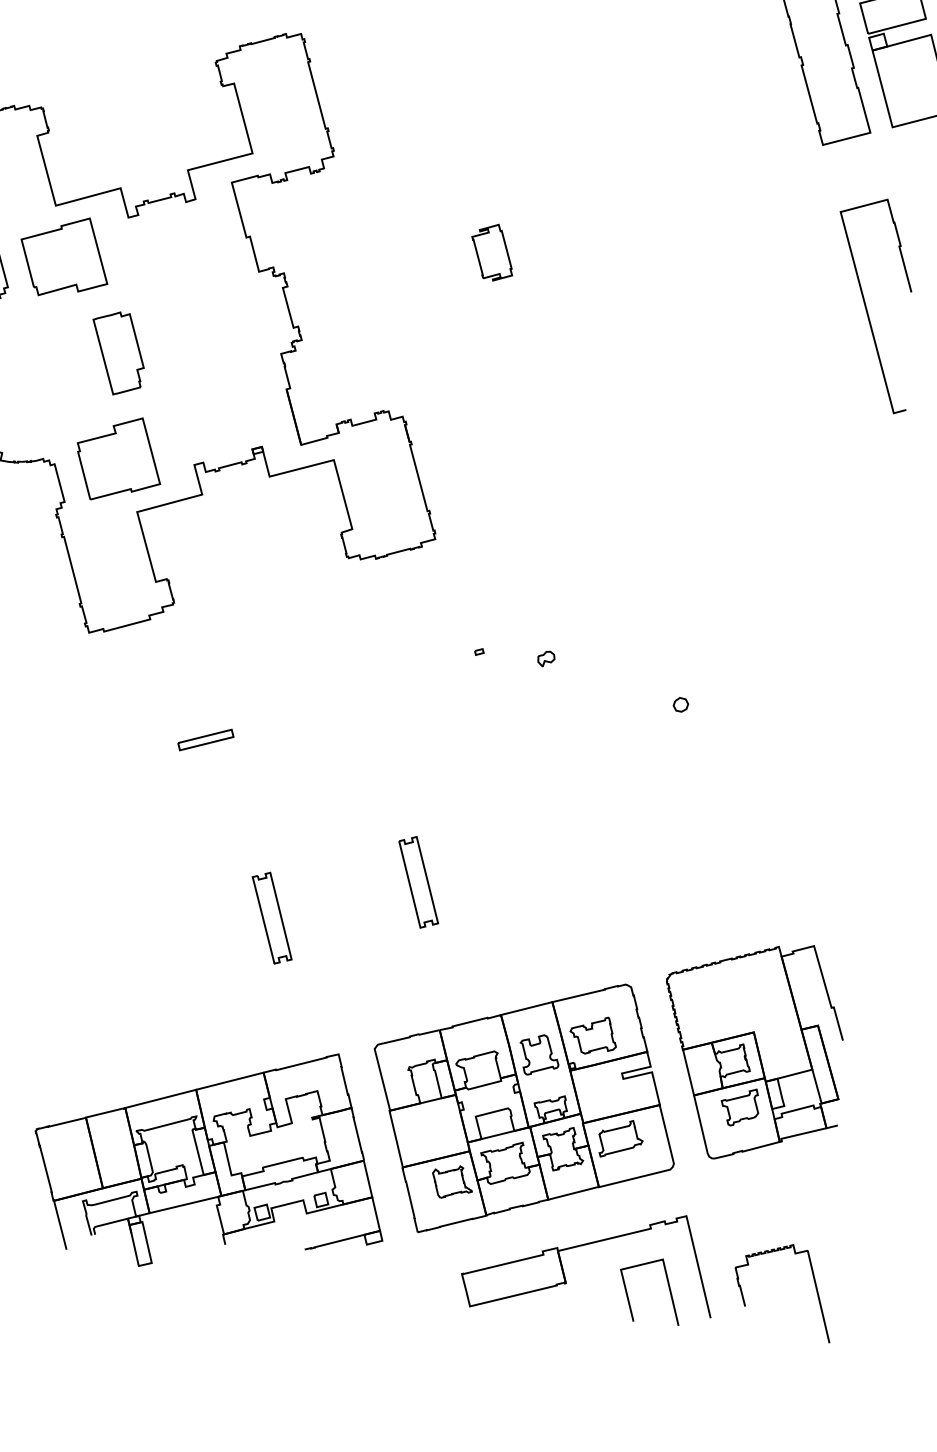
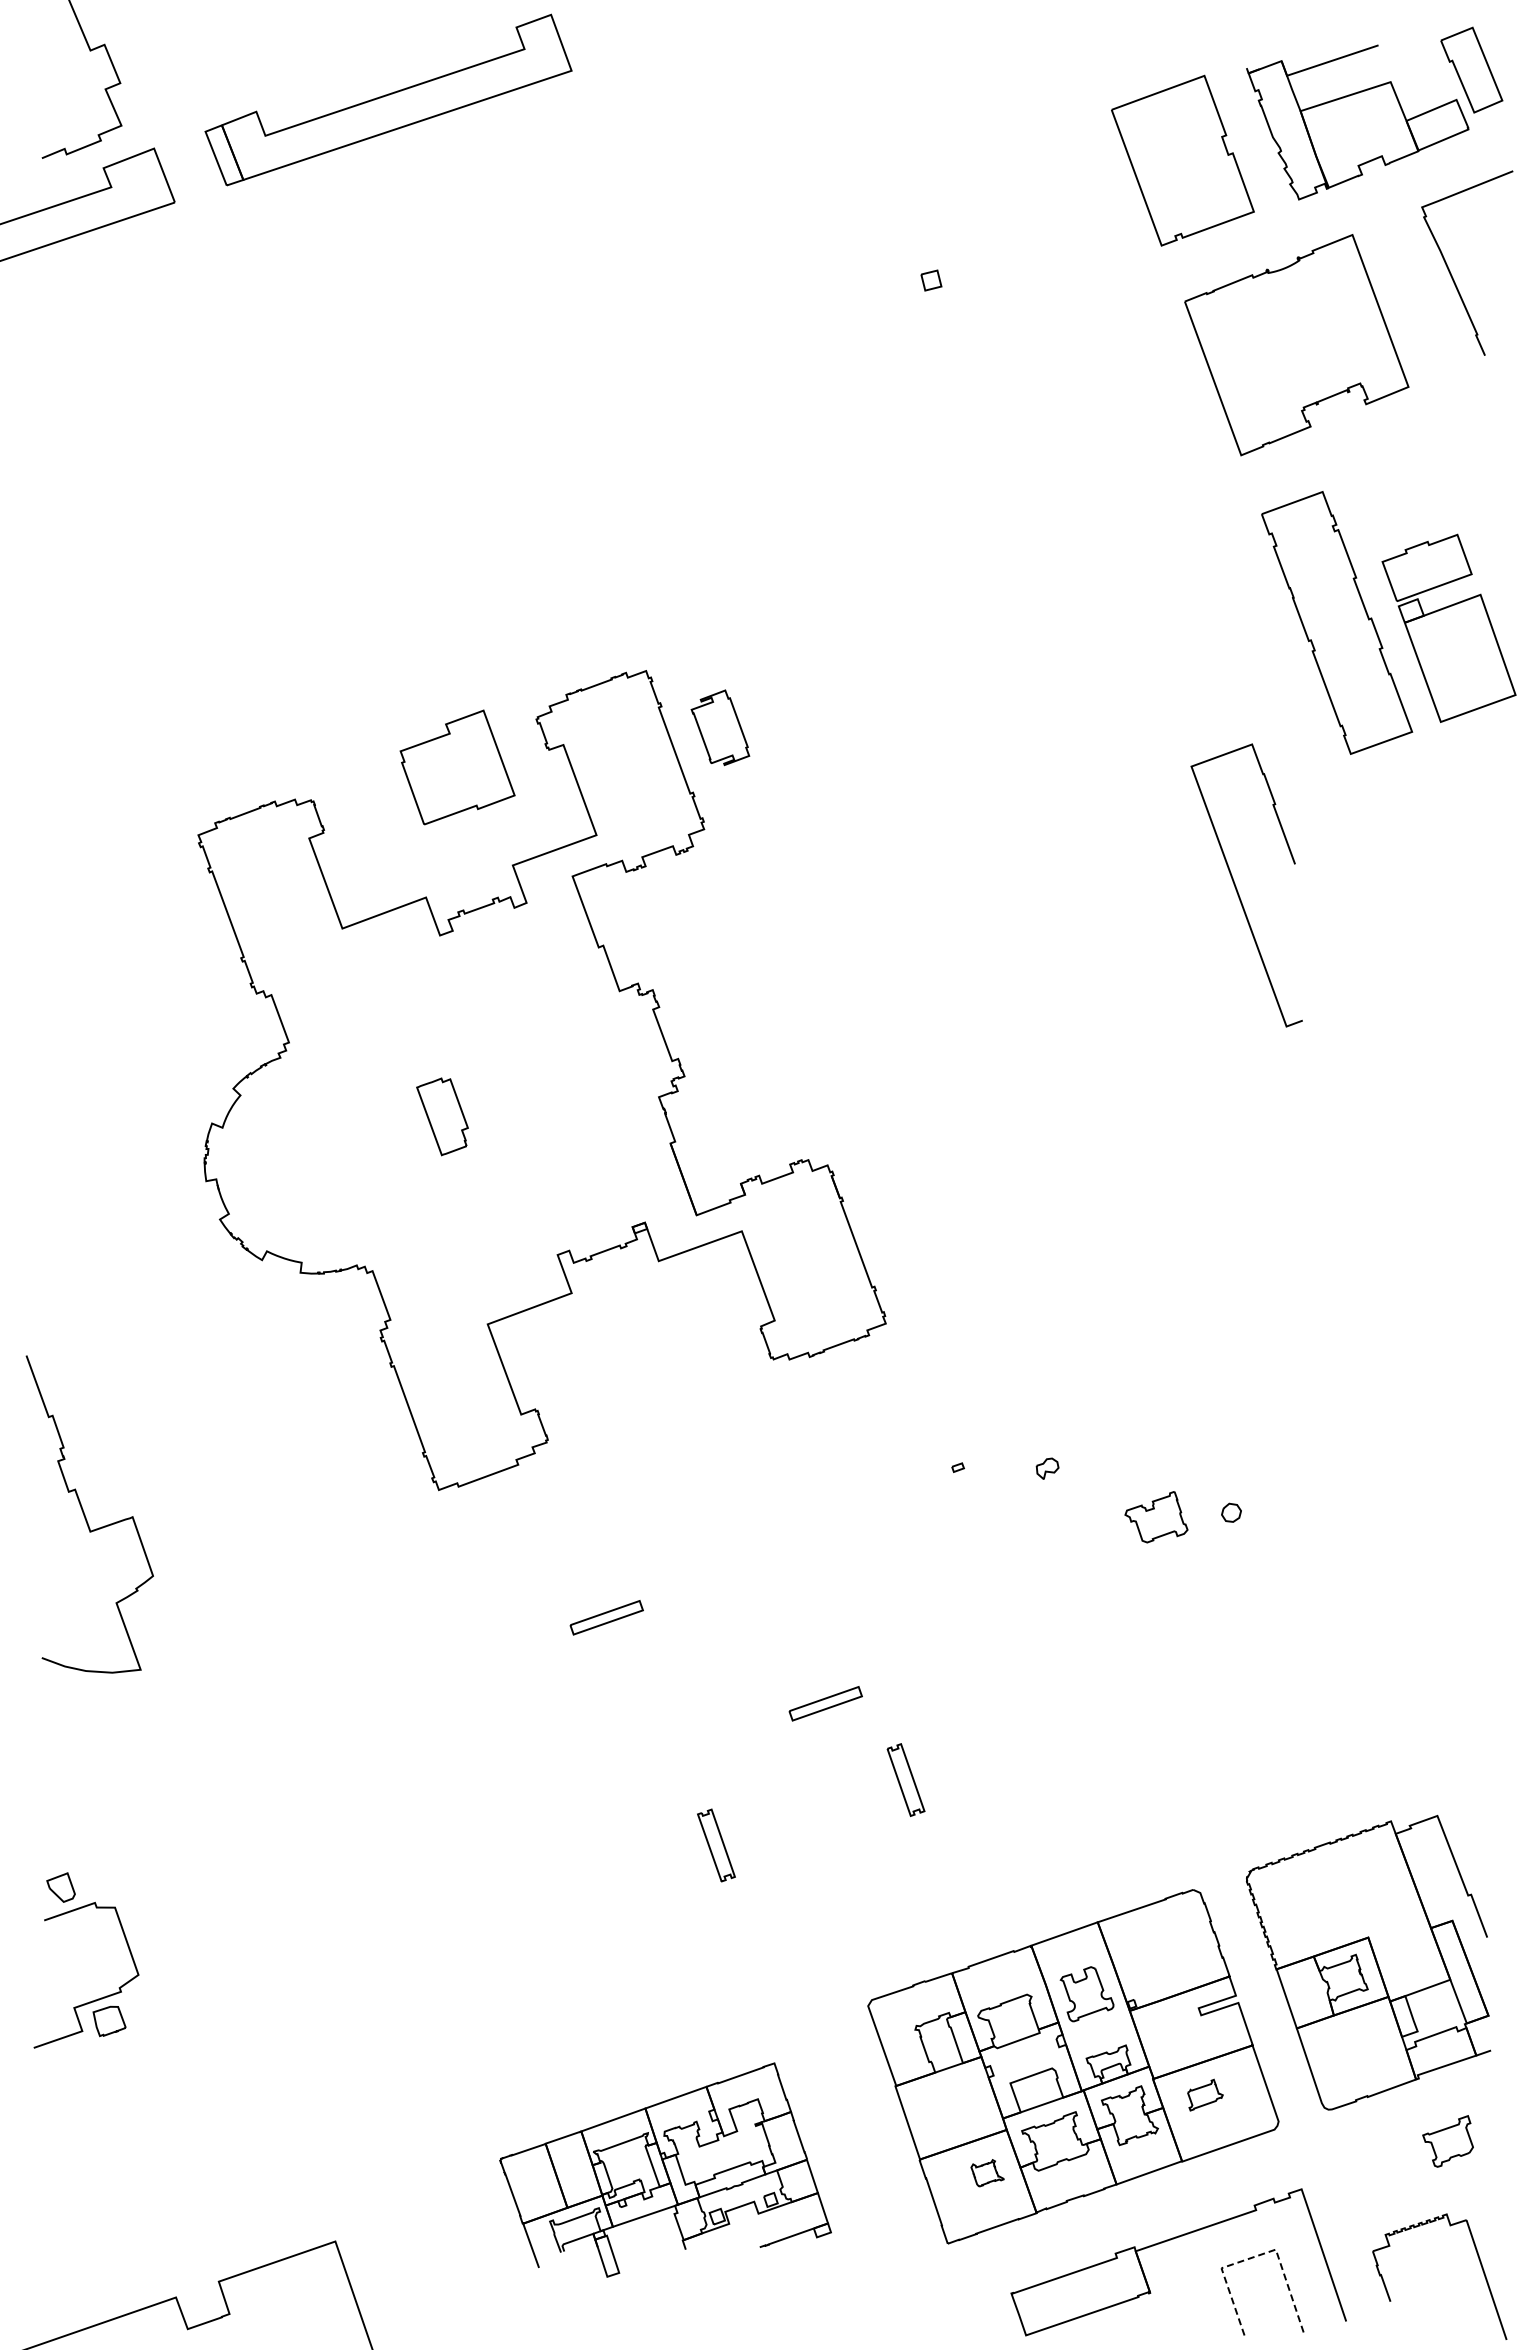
part: (492, 252) -> (720, 727), moved
part: (64, 257) -> (360, 995), removed
curve: (866, 306) -> (1237, 888), moved
part: (117, 353) -> (442, 1116), size x0.7
part: (119, 459) -> (457, 767), moved
part: (363, 819) -> (825, 1703), added
part: (418, 881) -> (905, 1779), size x0.6
part: (272, 918) -> (716, 1845), size x0.6
part: (593, 1035) -> (1156, 1517), moved
part: (739, 1107) -> (1447, 2141), moved
part: (621, 1138) -> (1205, 2094), size x0.6
part: (211, 1157) -> (665, 2169), size x0.7
part: (452, 1182) -> (987, 2173), size x0.6
line: (649, 1262) -> (1258, 2255), solid -> dashed

